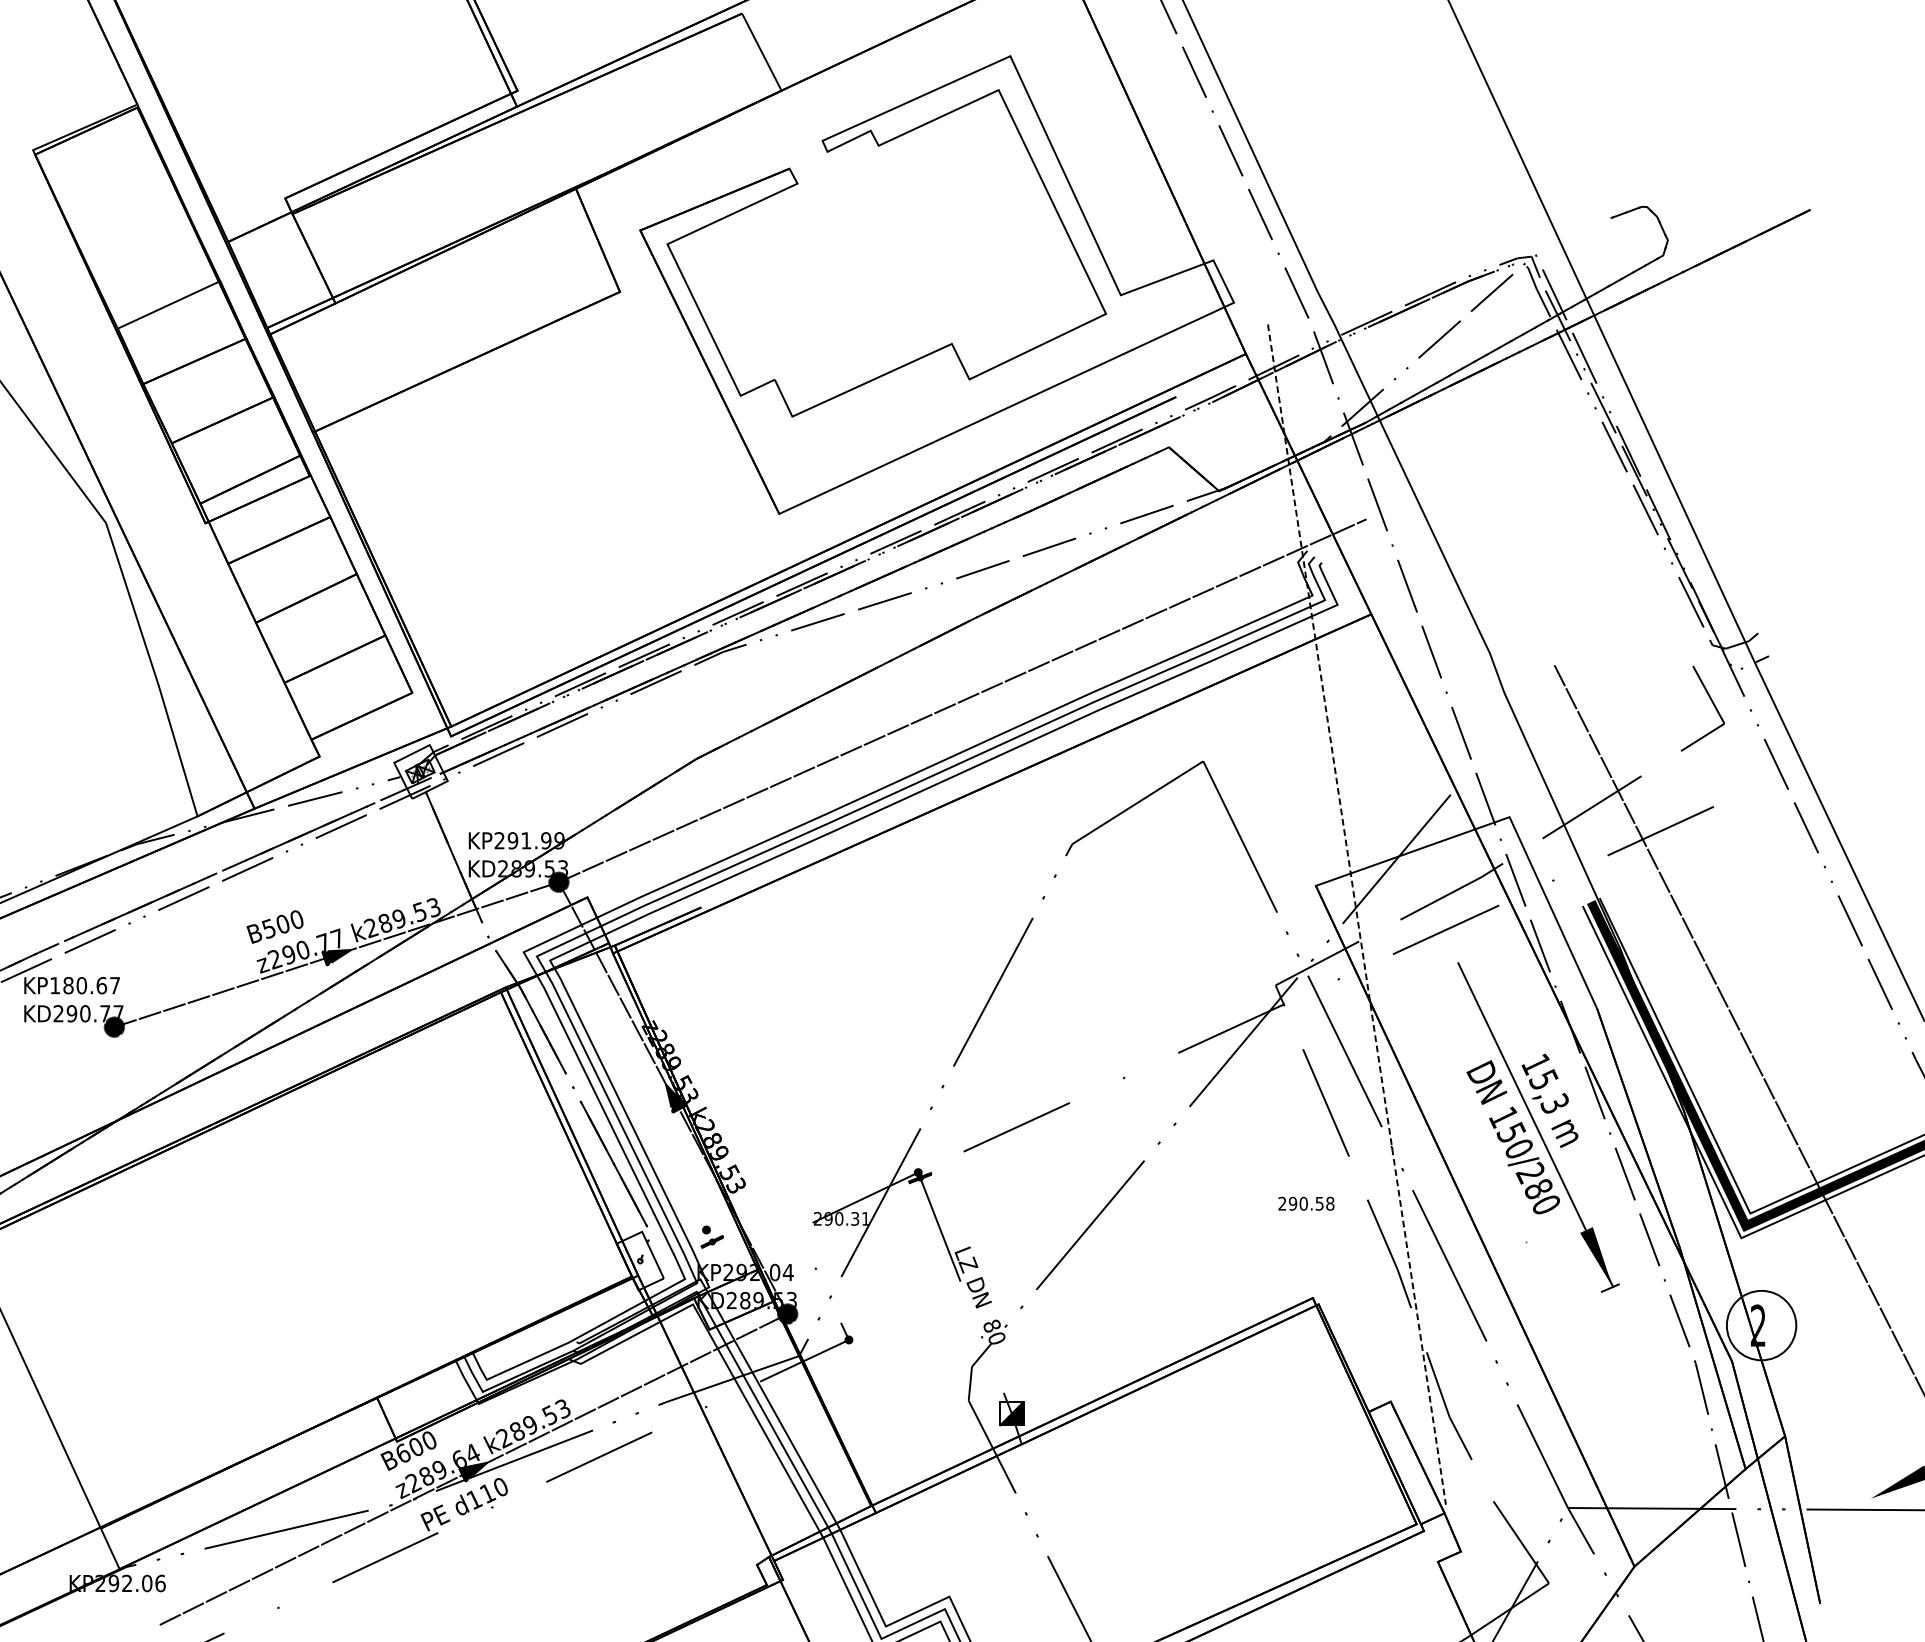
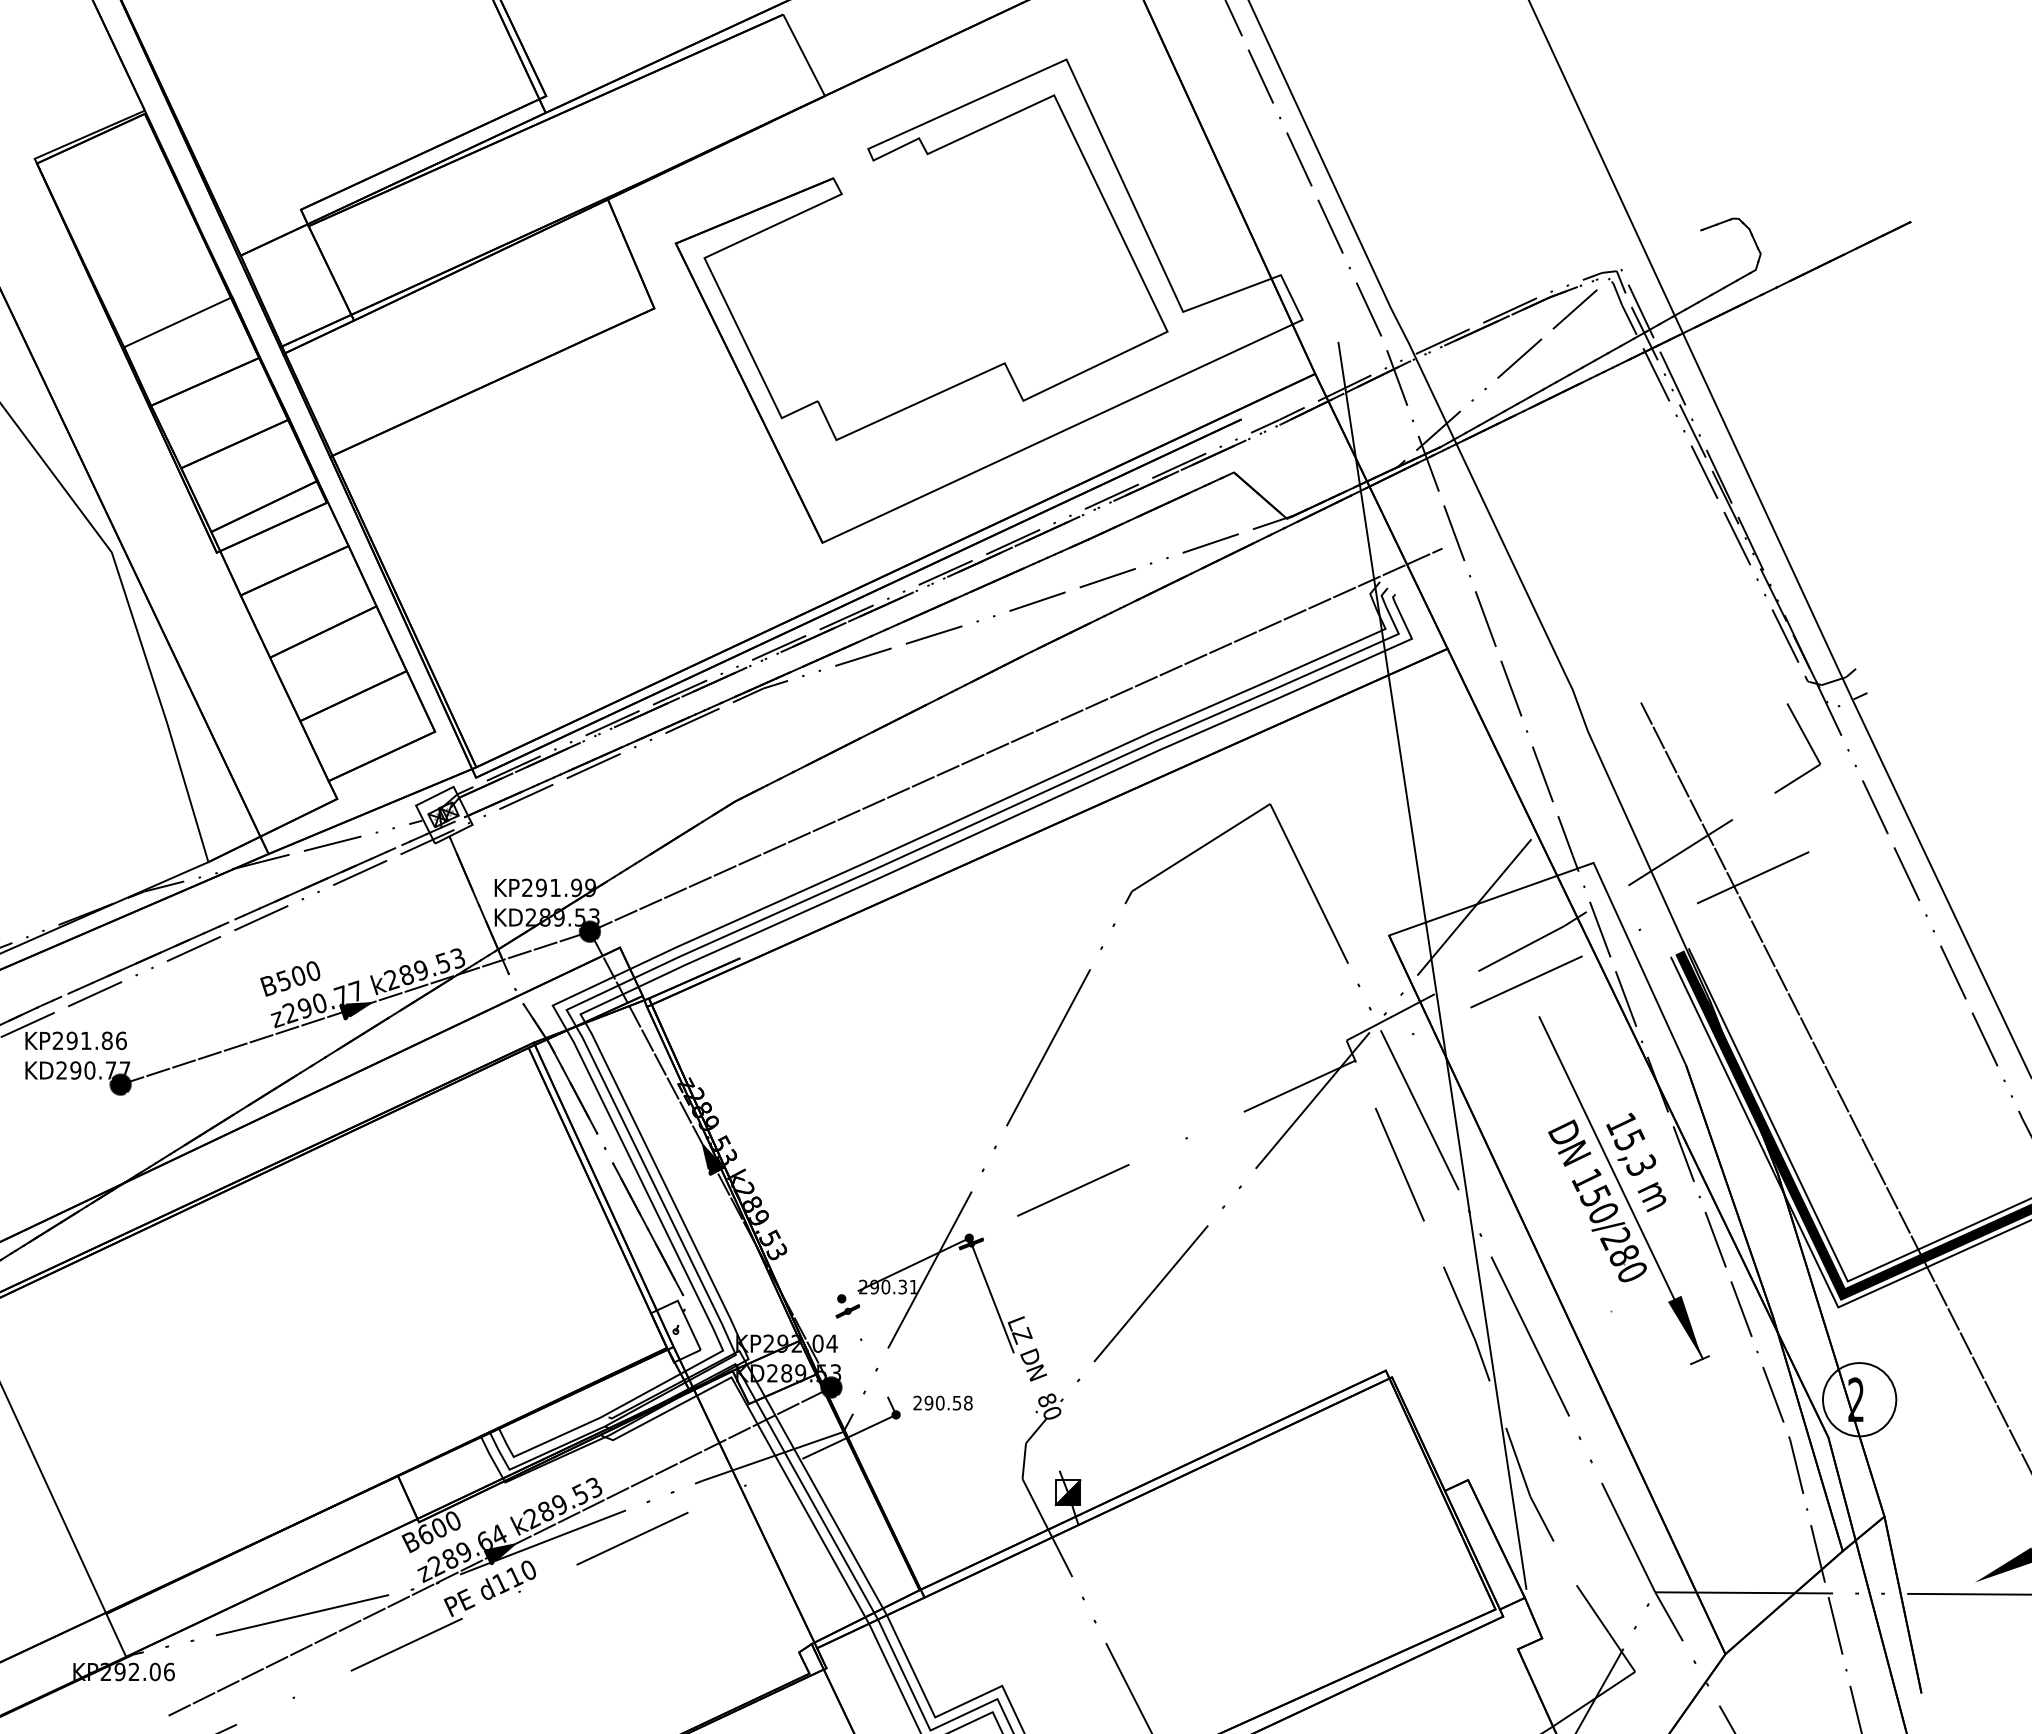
line: (1357, 915) -> (1432, 966), dashed -> solid
text: (84, 985) -> (89, 1040), KP180.67 -> KP291.86
text: (1305, 1203) -> (942, 1402), moved
part: (711, 1237) -> (847, 1306), moved

